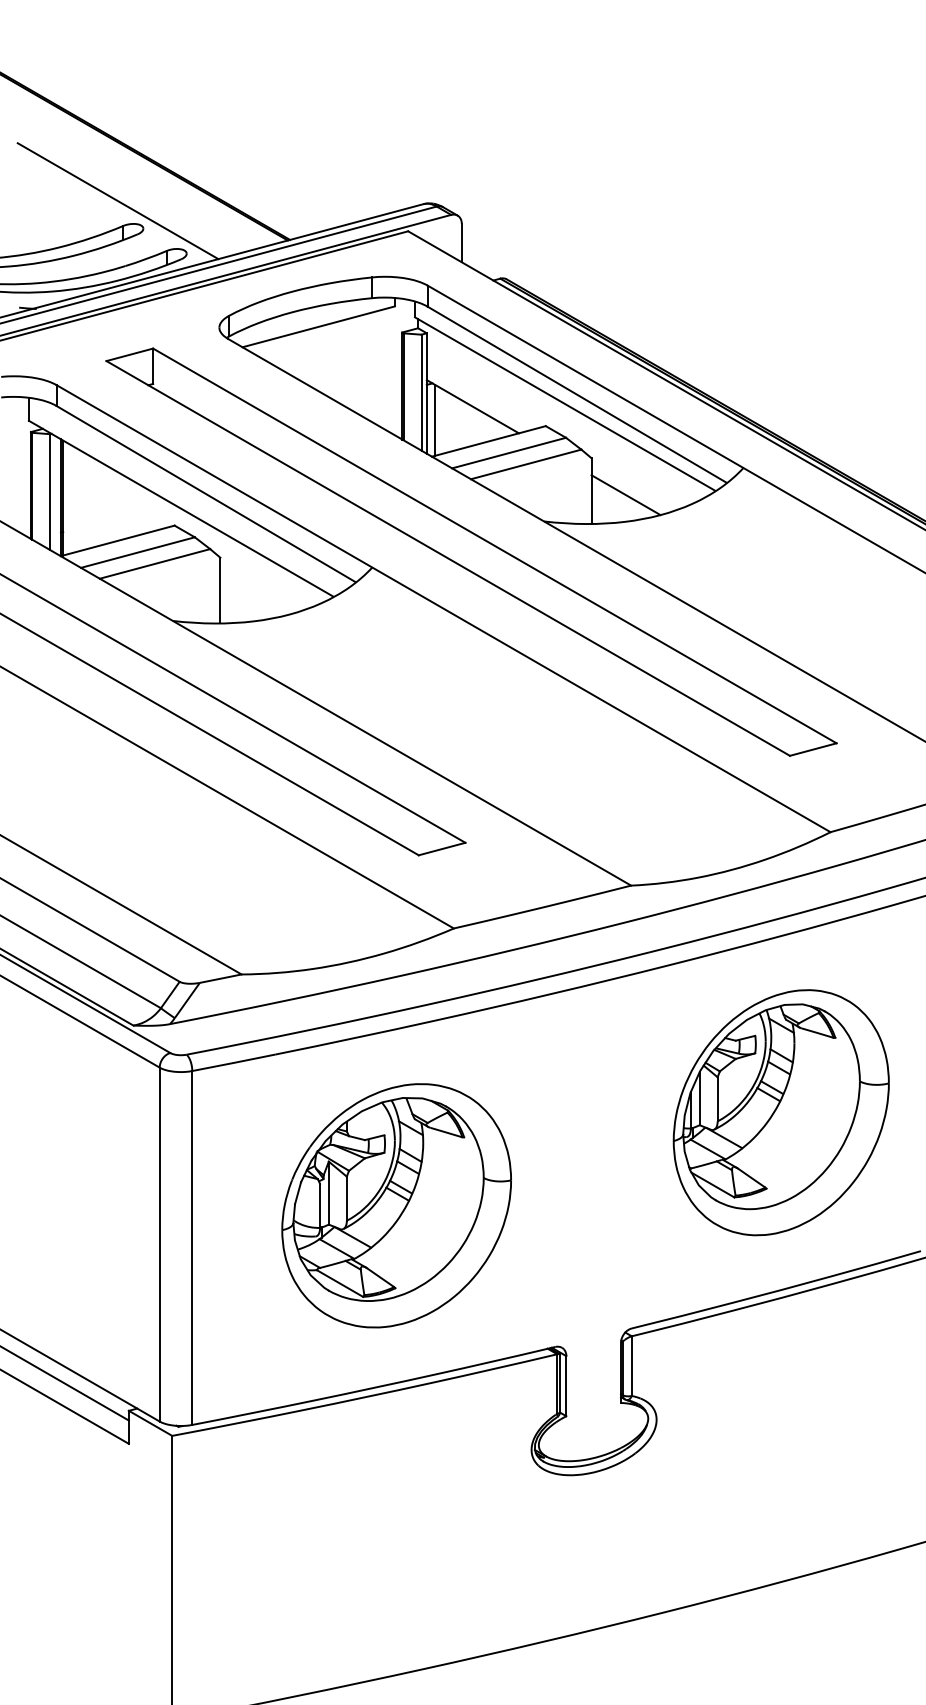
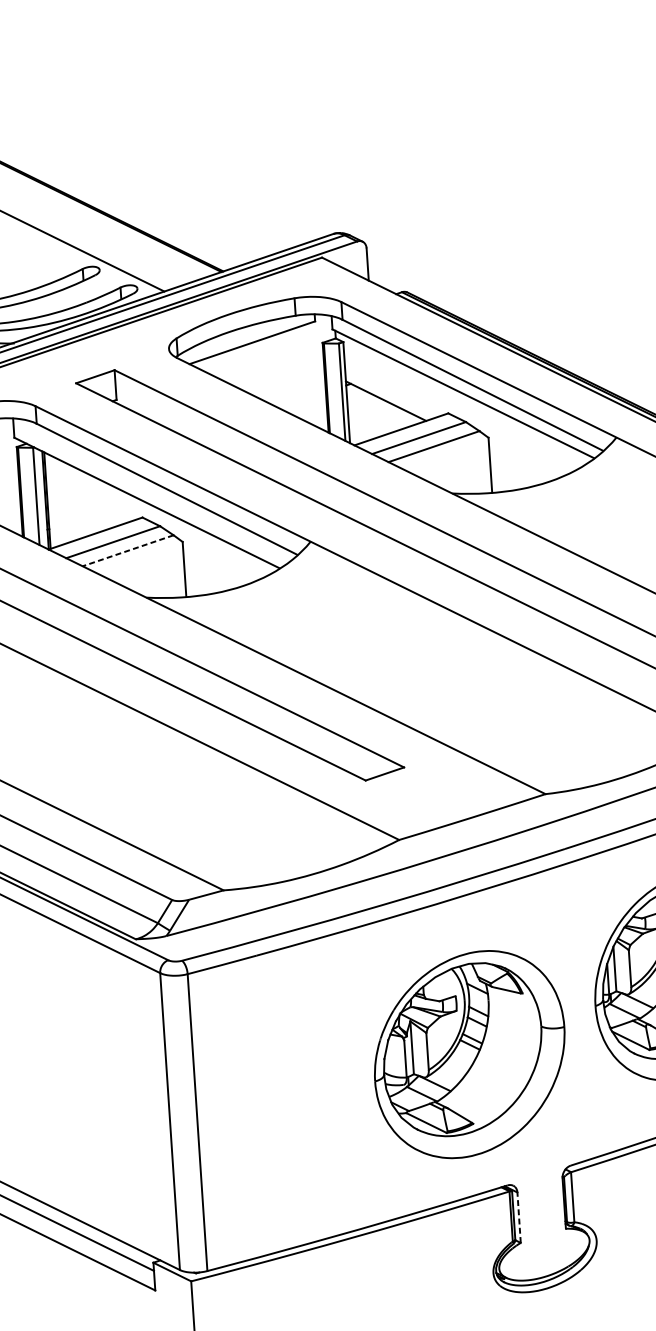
line: (435, 419) -> (355, 413), removed
line: (625, 495) -> (519, 467), removed
line: (154, 564) -> (127, 551), solid -> dashed
part: (396, 1205) -> (469, 1054), moved
line: (566, 1385) -> (519, 1217), solid -> dashed

